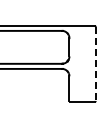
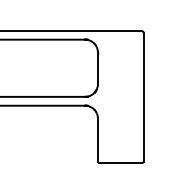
line: (95, 64) -> (143, 98), dashed -> solid

